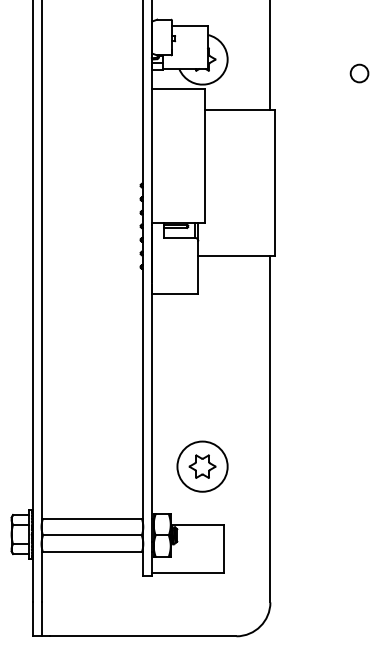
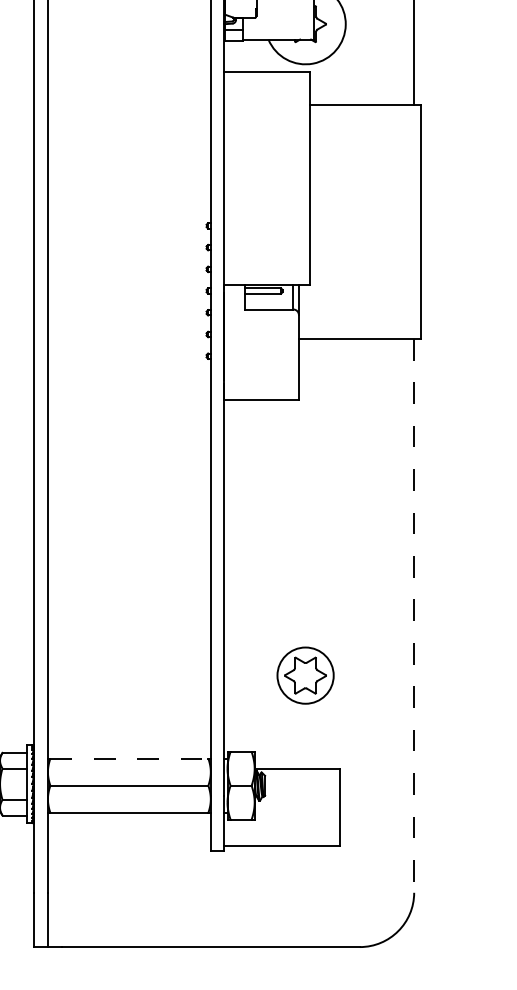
line: (270, 429) -> (414, 616), solid -> dashed
circle: (202, 466) -> (305, 675), size x0.7
line: (92, 518) -> (129, 758), solid -> dashed

